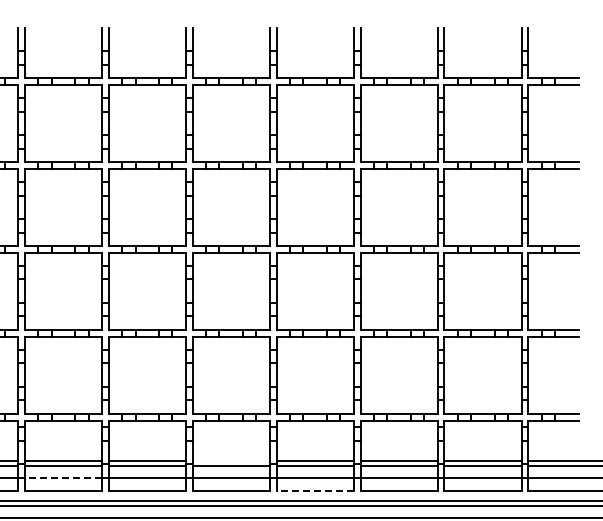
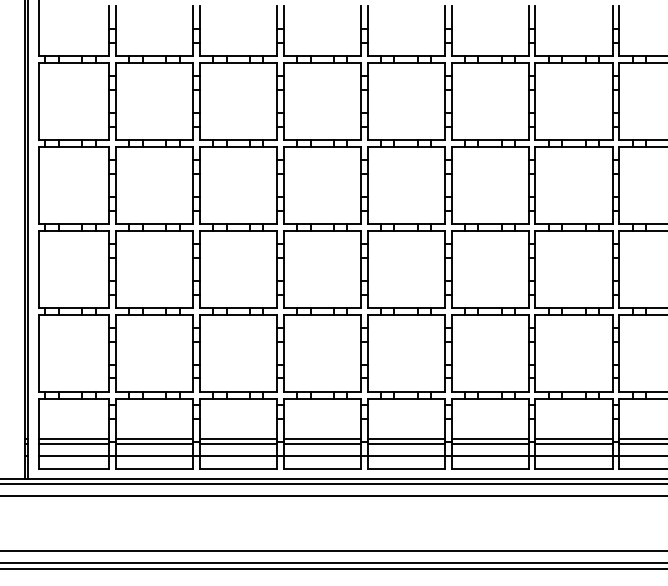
line: (230, 460) -> (321, 438), added
line: (63, 478) -> (154, 456), dashed -> solid
line: (315, 491) -> (406, 469), dashed -> solid

